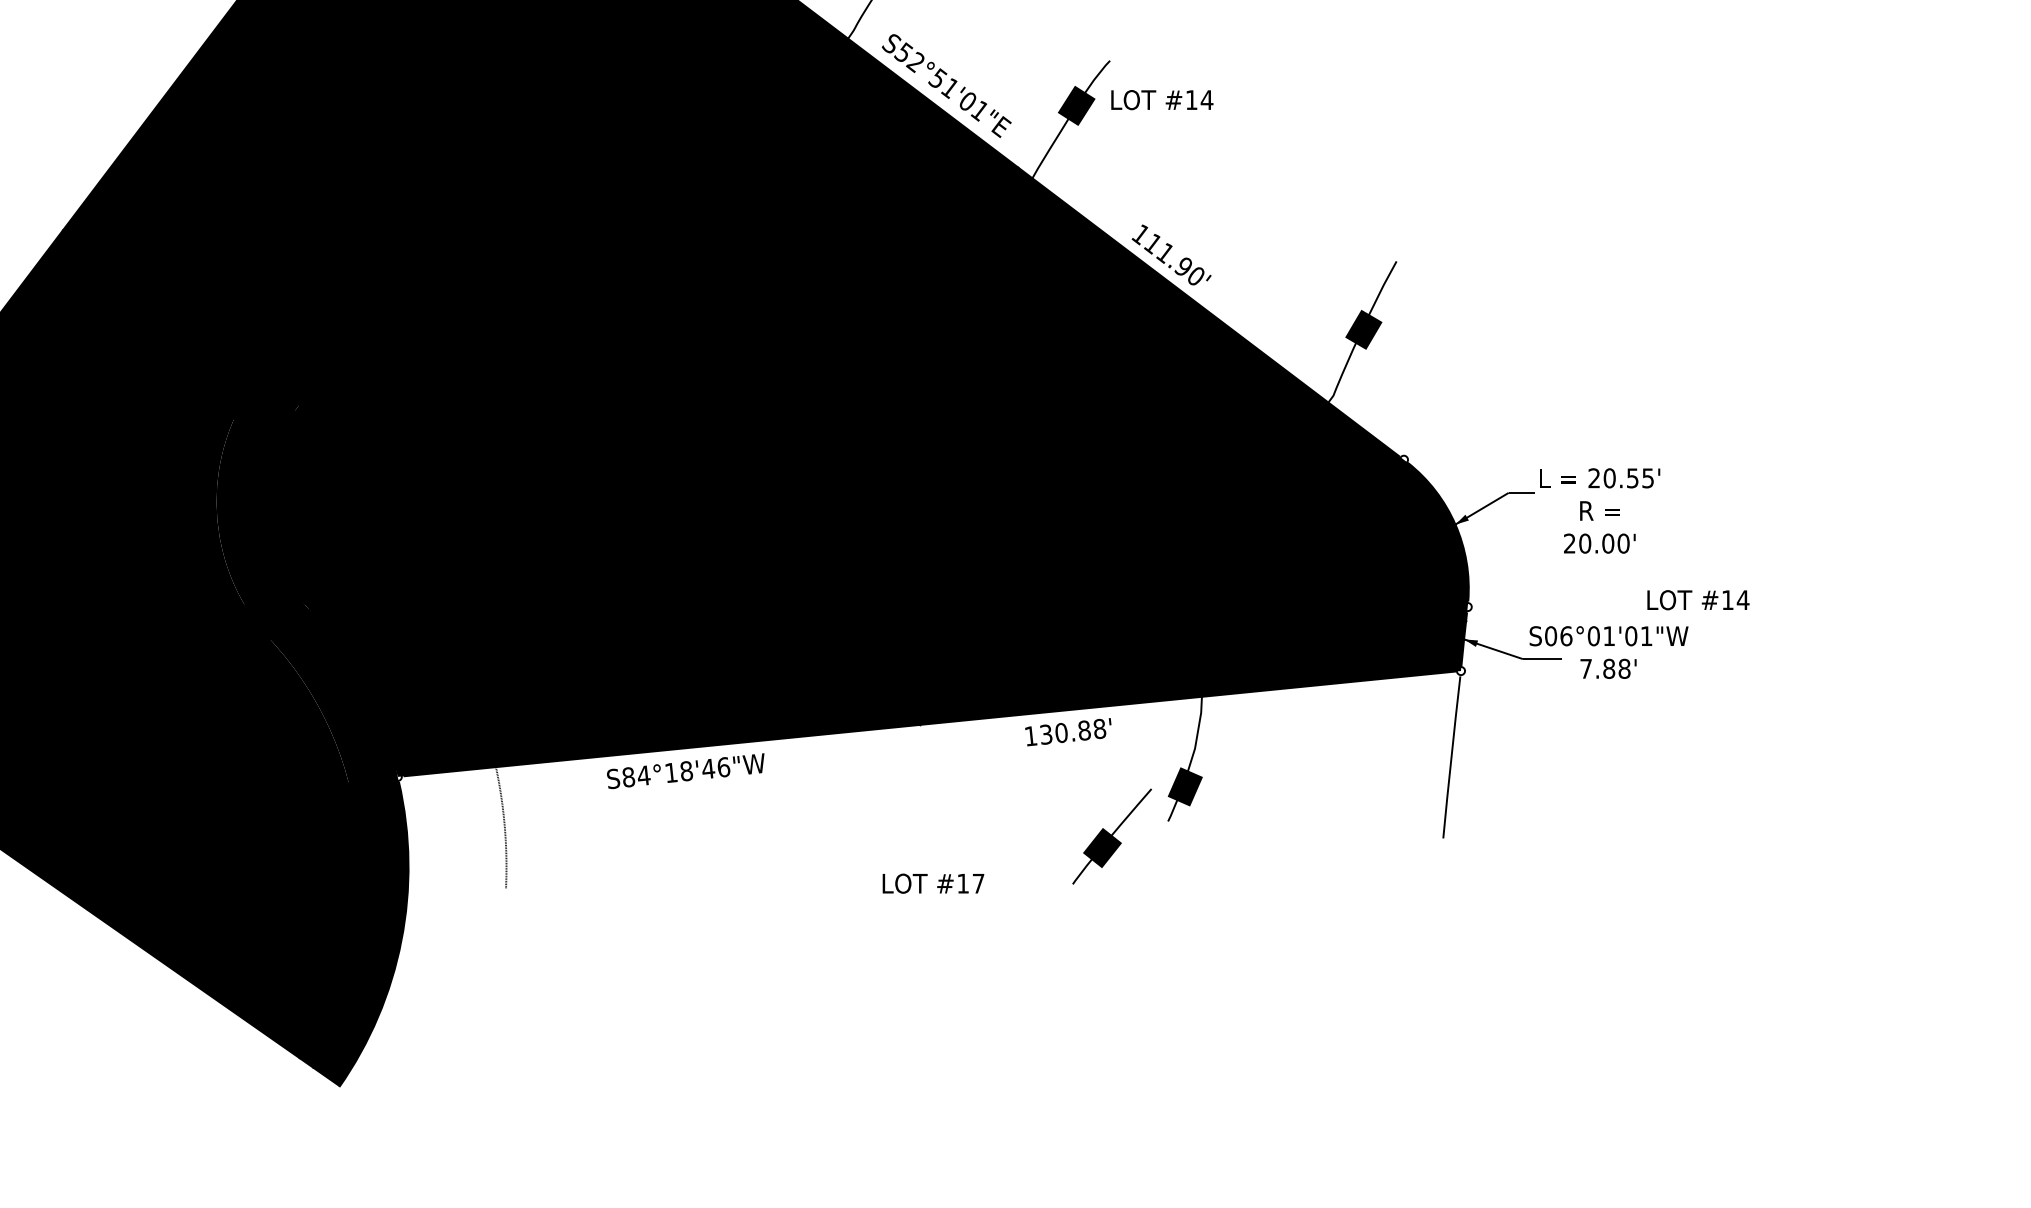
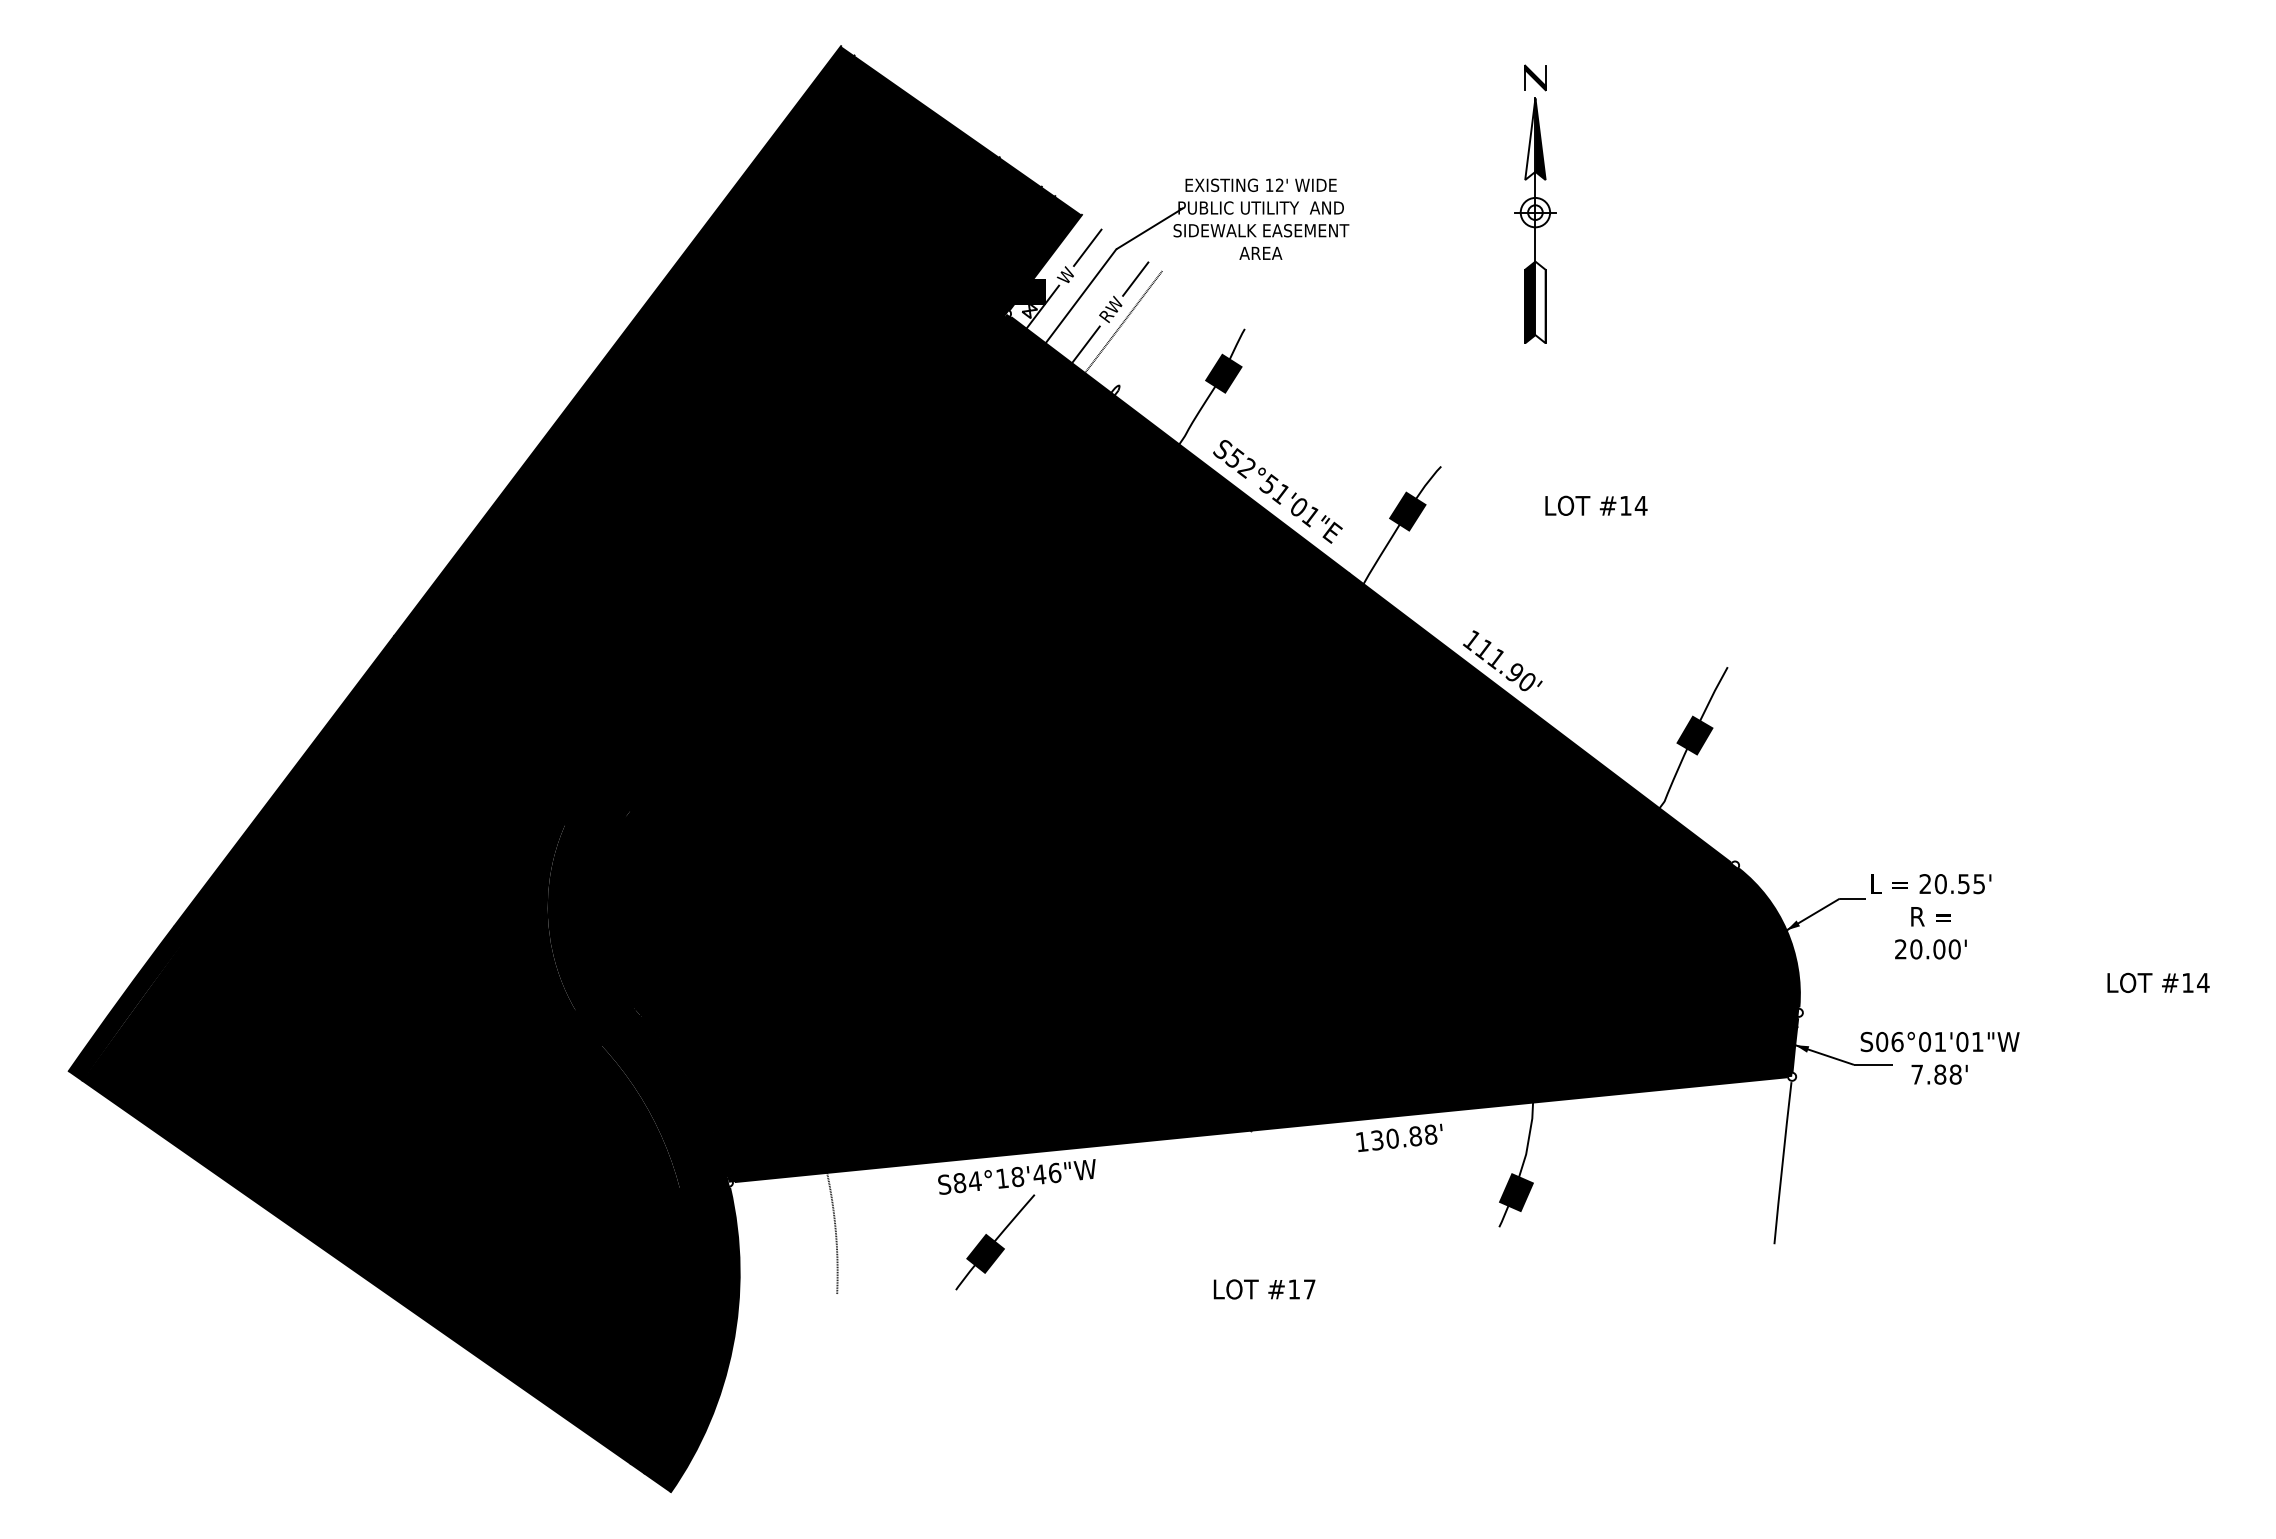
text: (1162, 99) -> (1596, 505), moved
text: (1698, 599) -> (2158, 982), moved
part: (1112, 836) -> (995, 1242), moved

